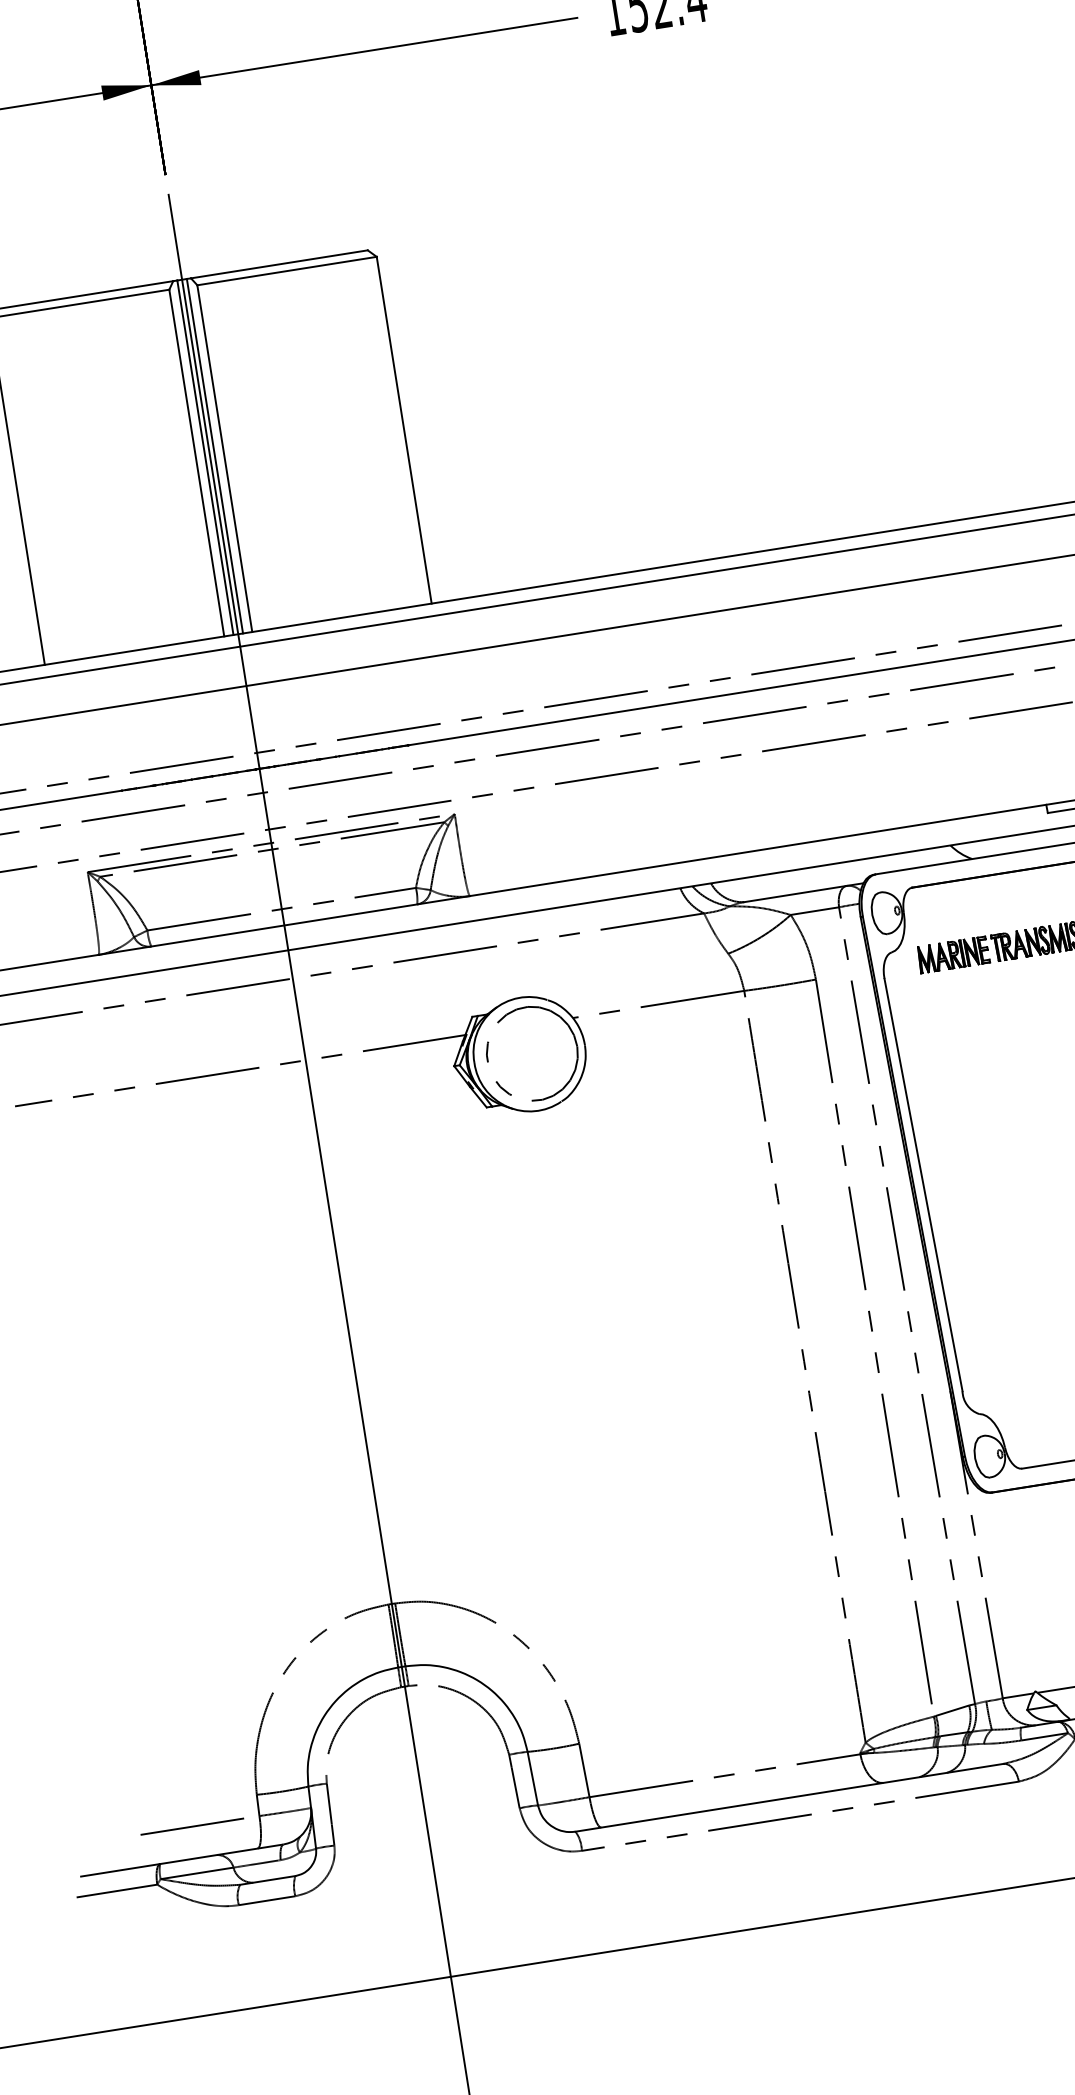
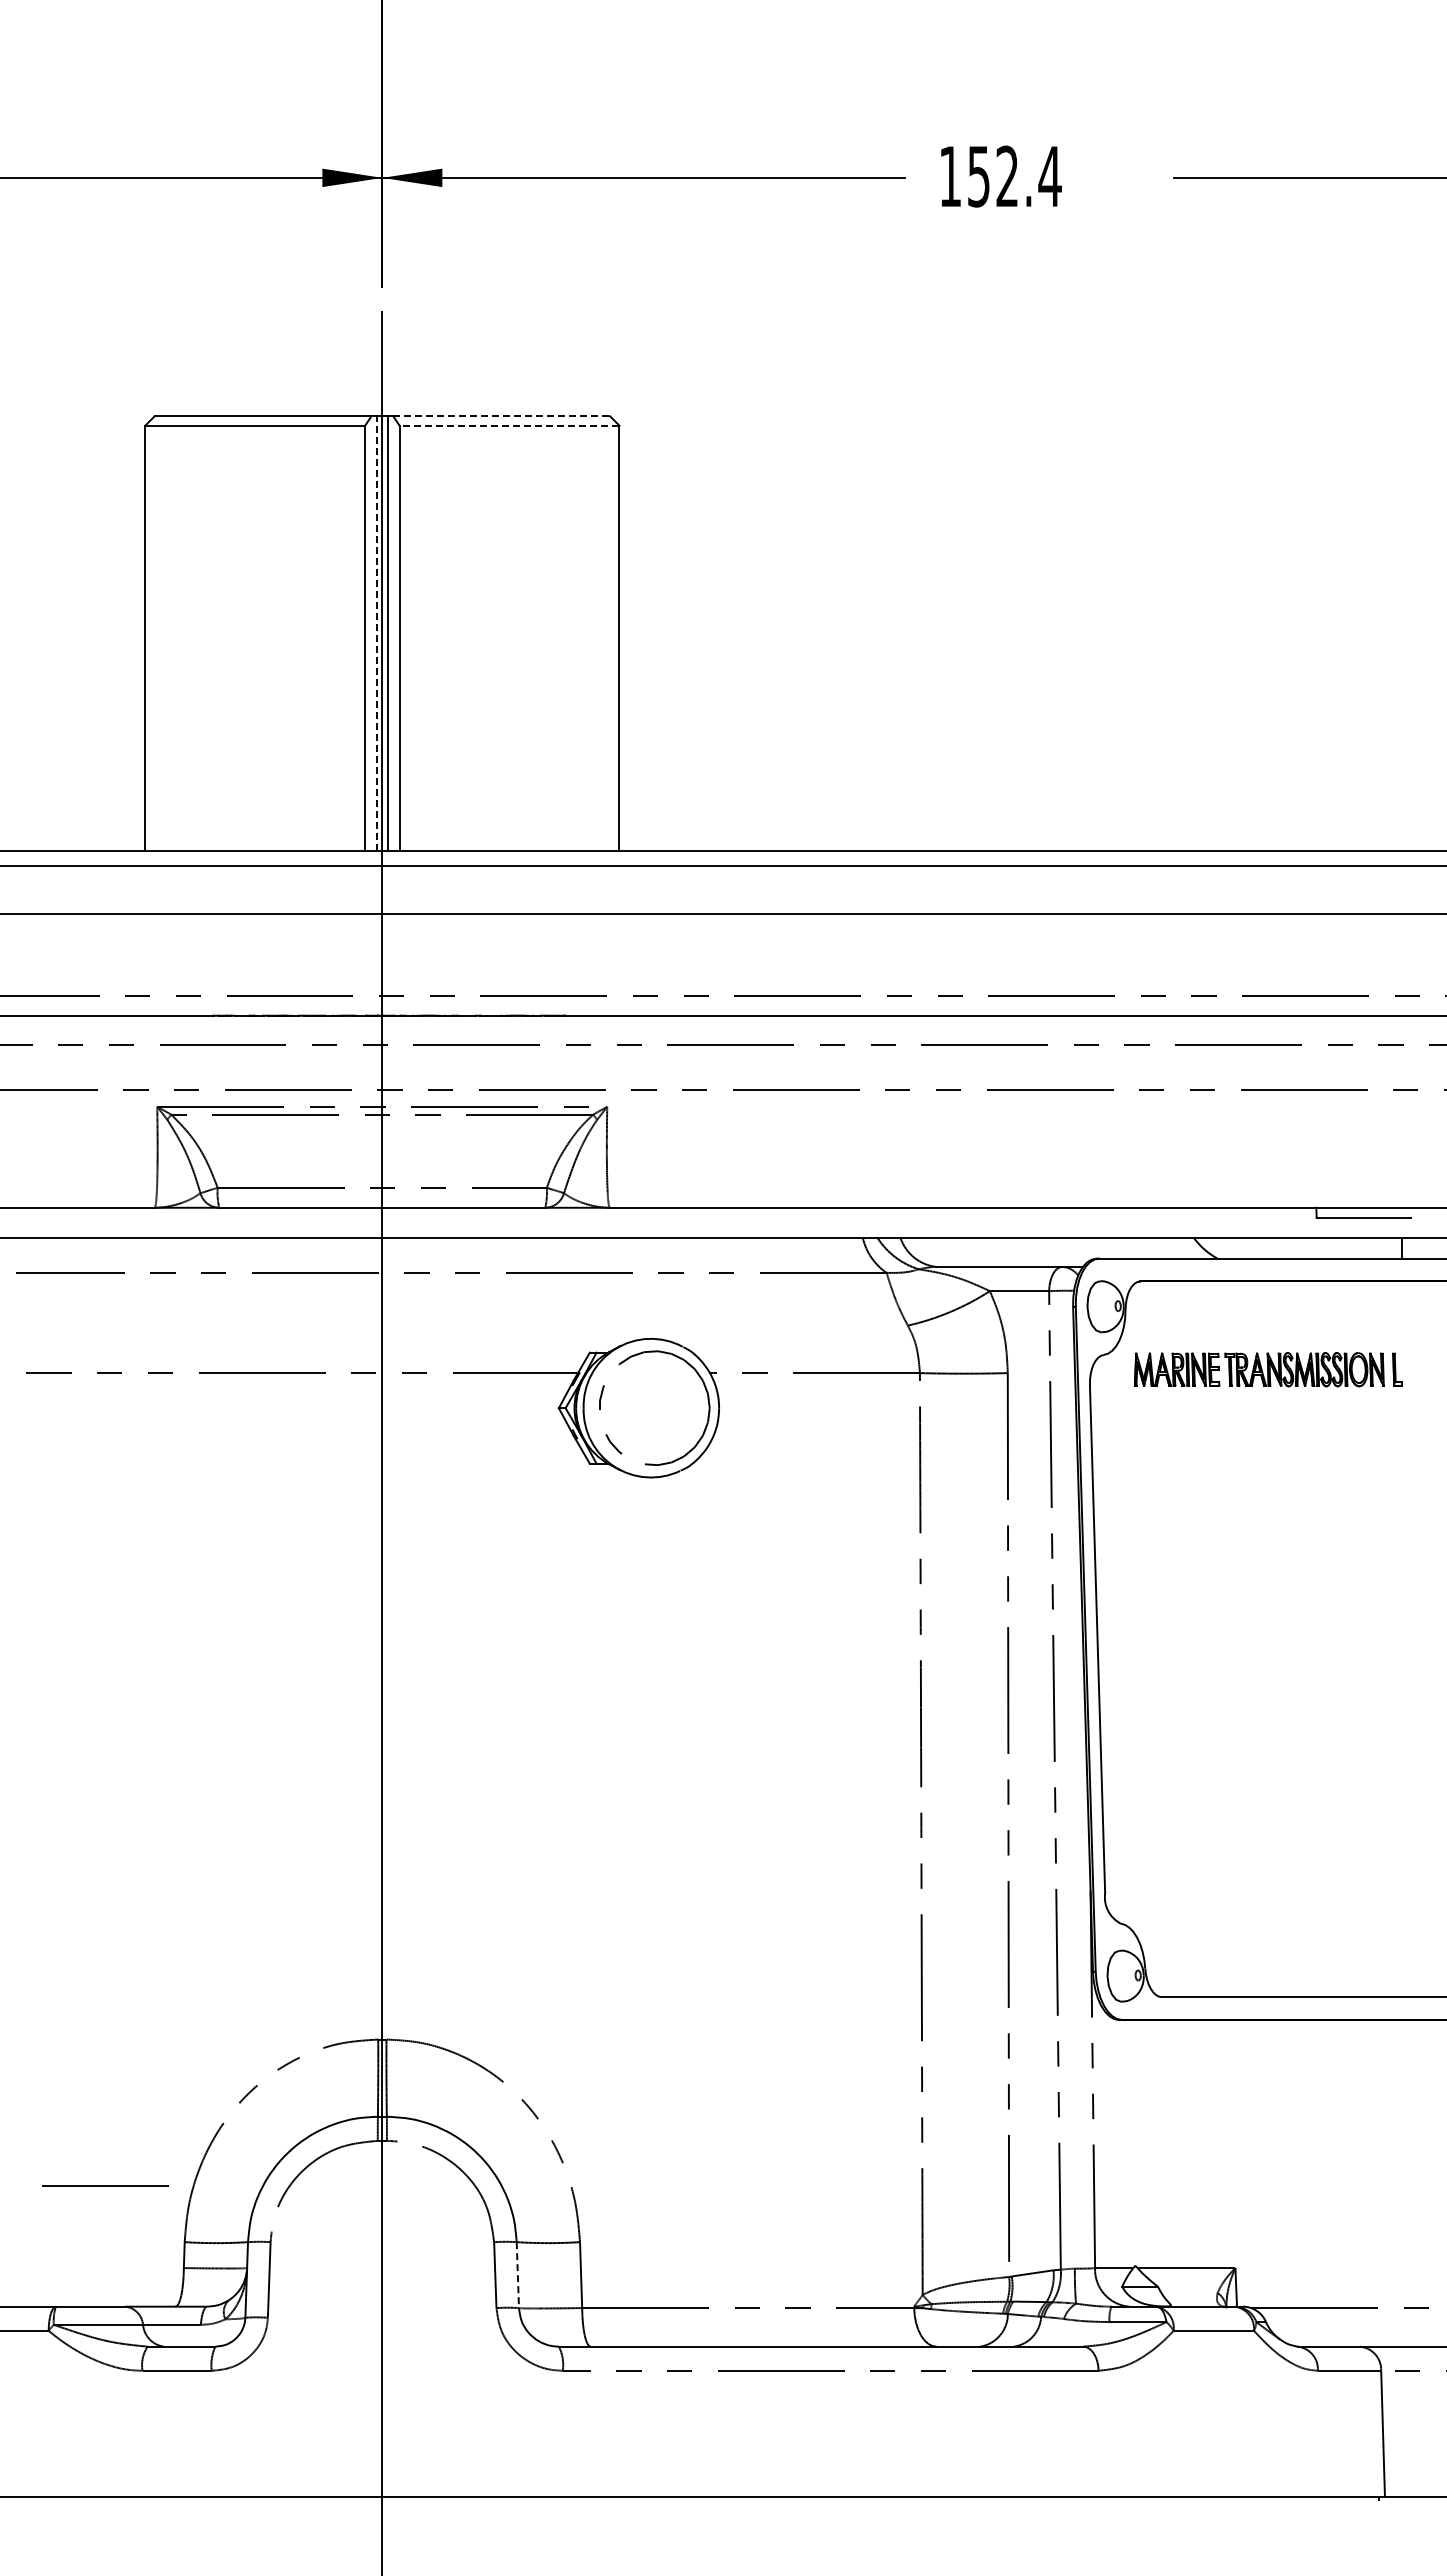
line: (280, 264) -> (502, 416), solid -> dashed
line: (287, 270) -> (509, 425), solid -> dashed
line: (205, 456) -> (376, 632), solid -> dashed
line: (532, 1778) -> (517, 2275), solid -> dashed
line: (192, 1826) -> (105, 2185), moved

